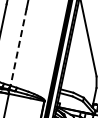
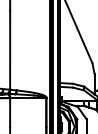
line: (18, 47) -> (10, 50), dashed -> solid

